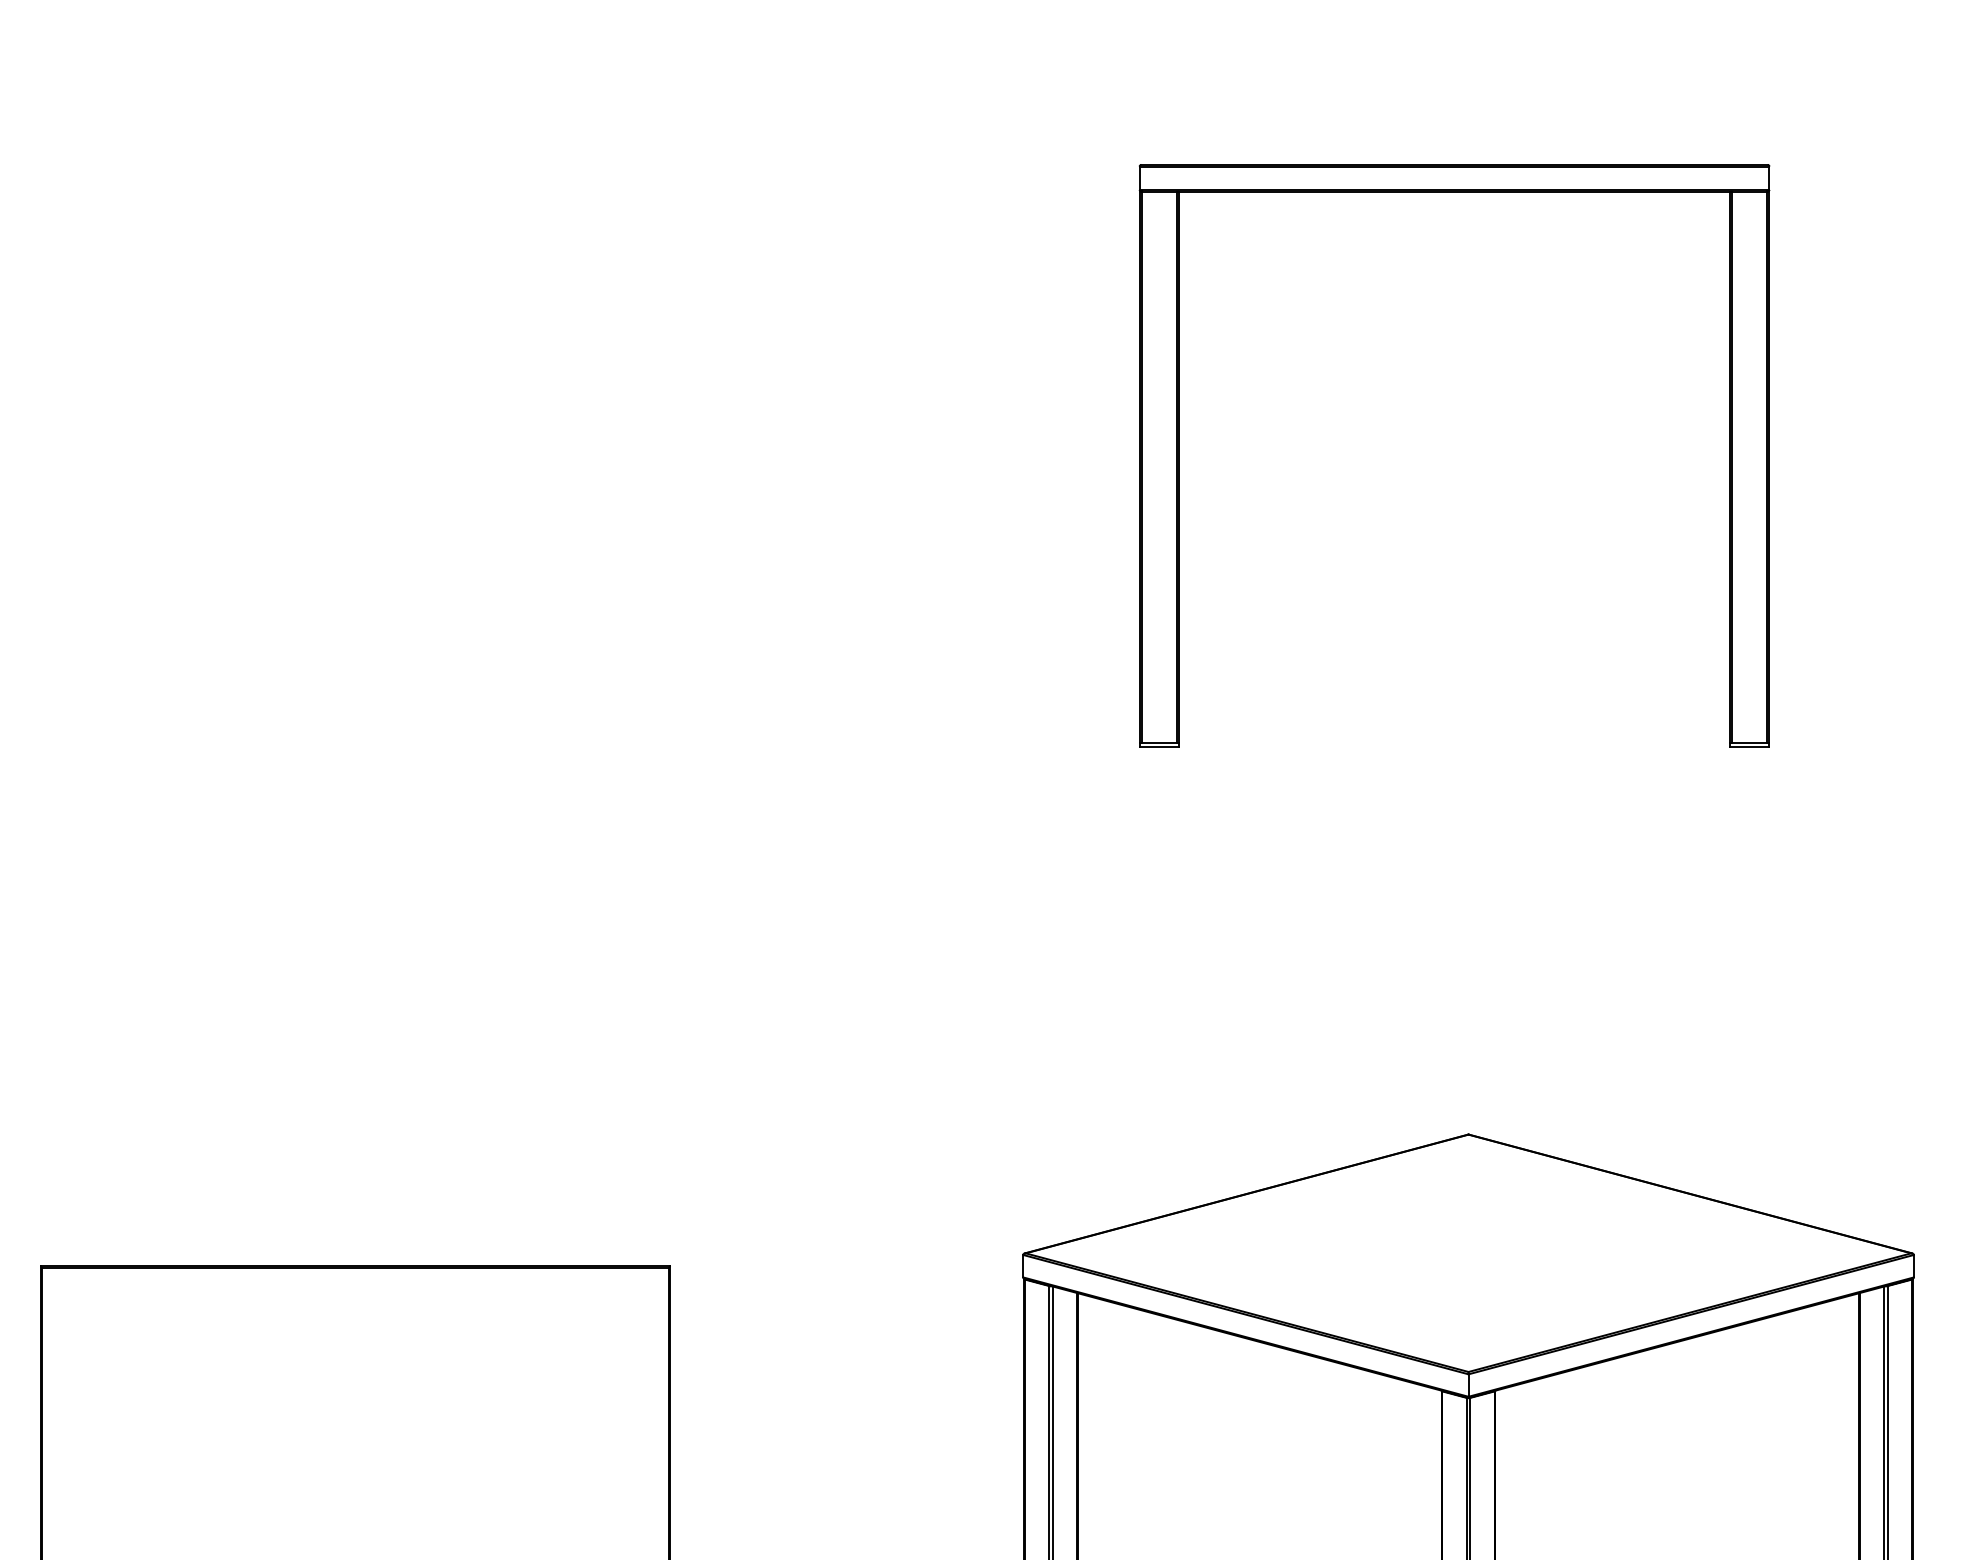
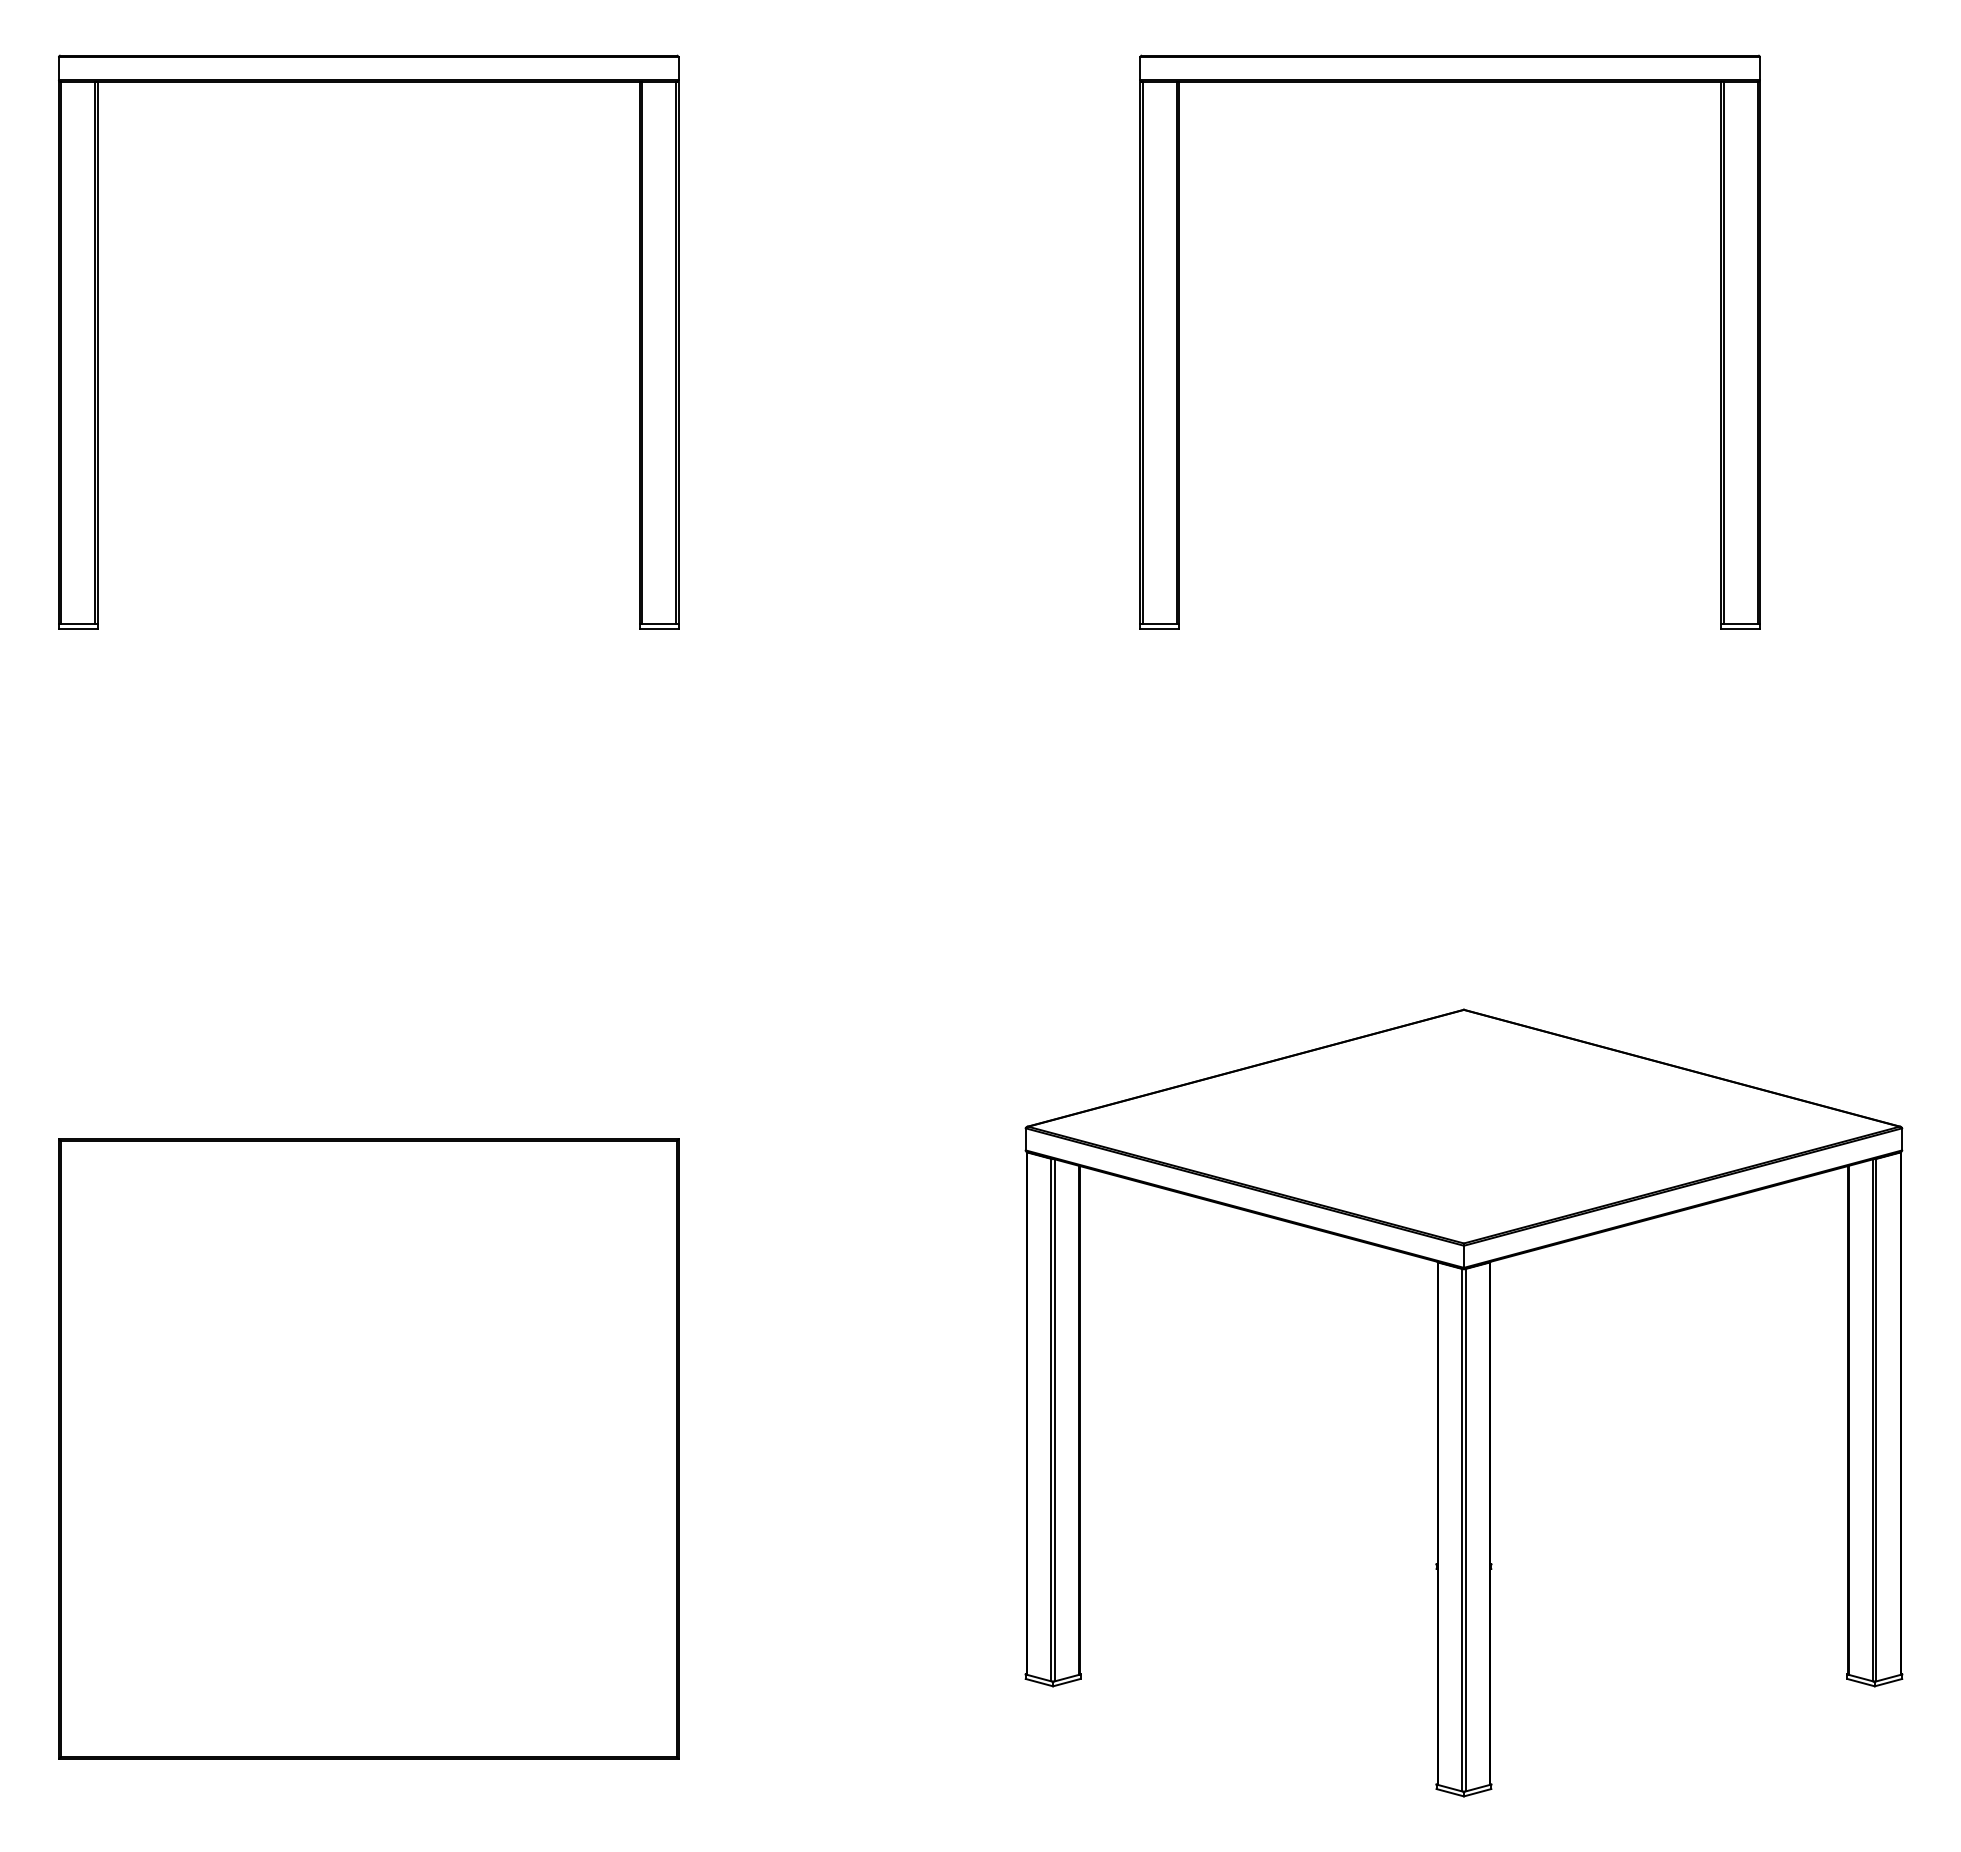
part: (355, 192) -> (368, 82), added

